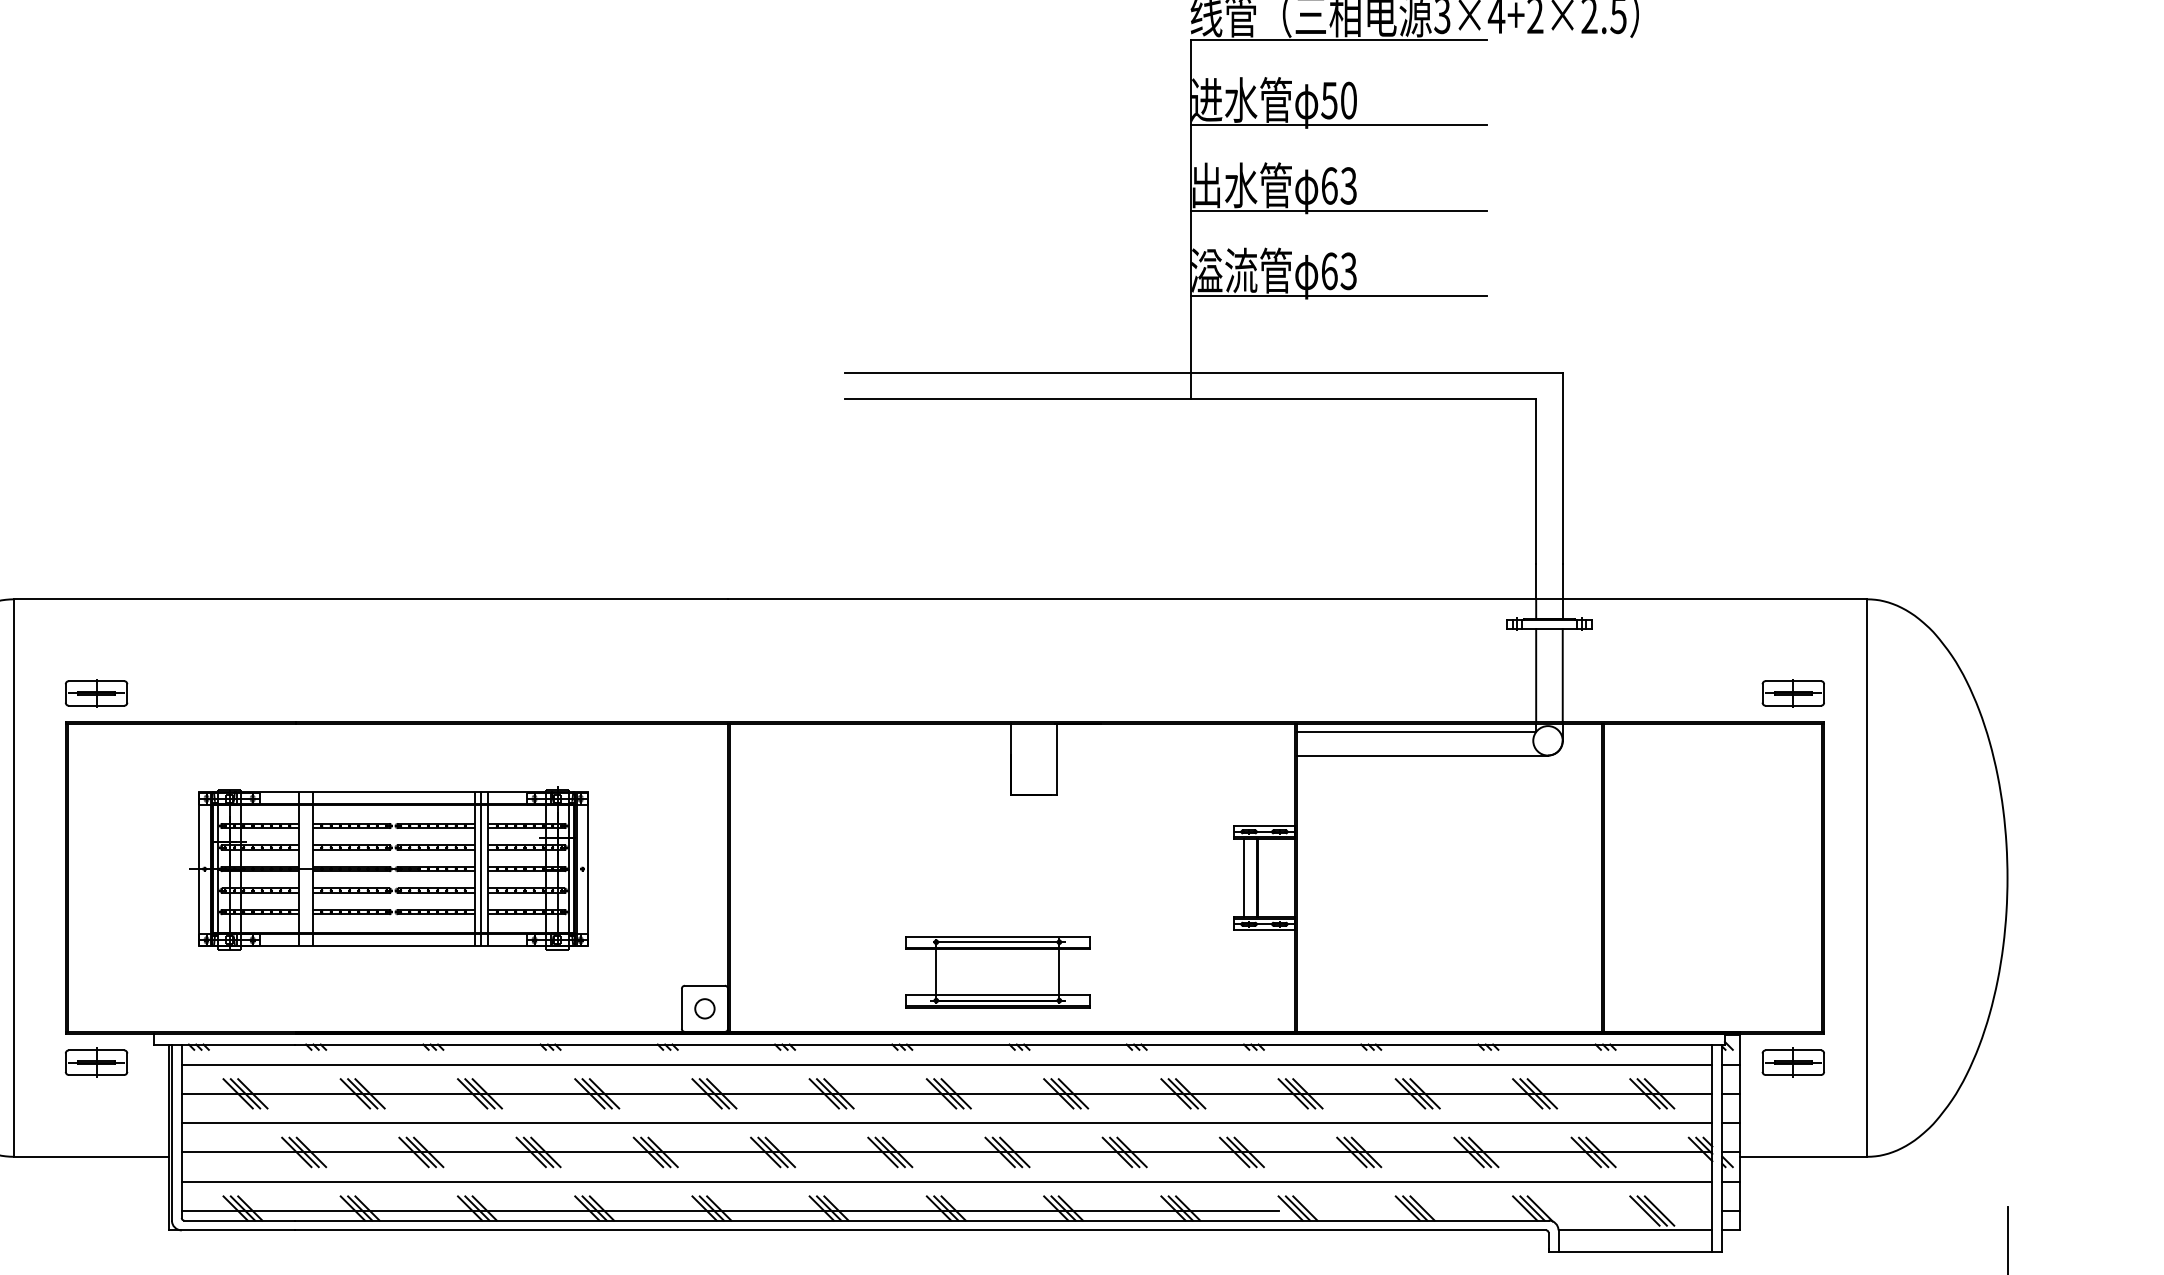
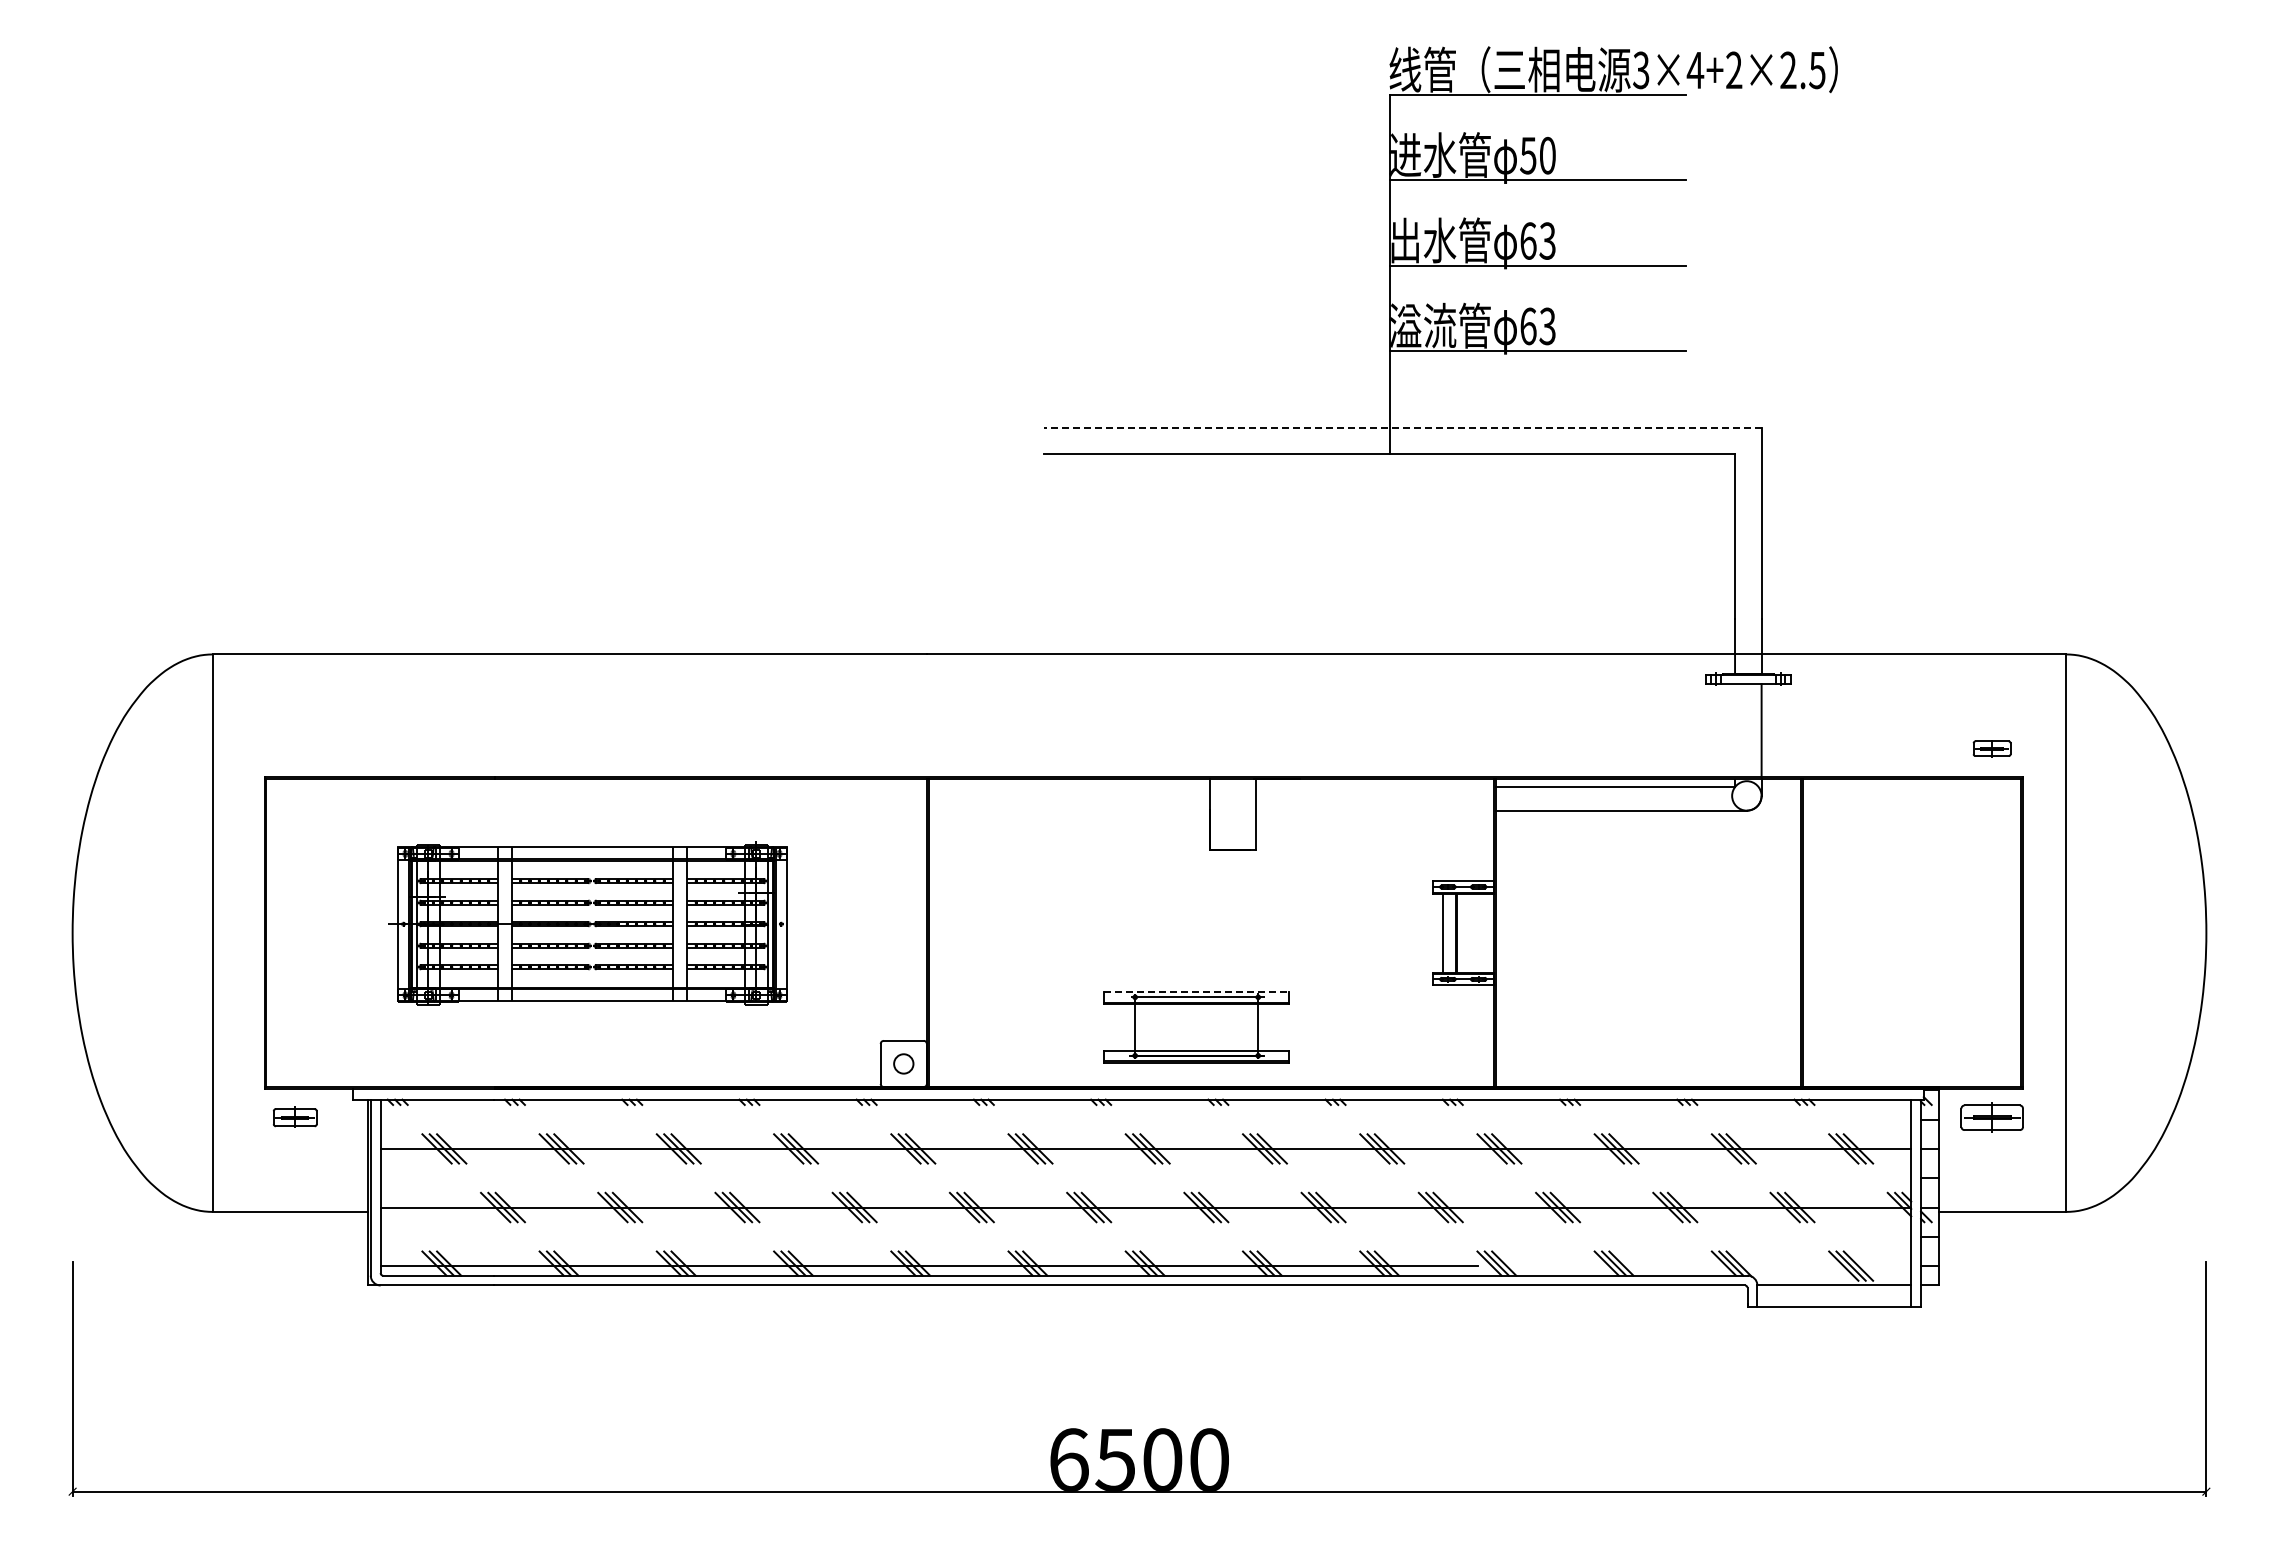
line: (1203, 373) -> (1402, 428), solid -> dashed
line: (1536, 675) -> (1735, 730), removed
part: (95, 693) -> (294, 748), removed
part: (1792, 693) -> (1991, 748), size x0.6
line: (481, 869) -> (680, 924), removed
line: (998, 937) -> (1197, 992), solid -> dashed
part: (95, 1062) -> (294, 1117), size x0.7
line: (946, 1064) -> (1145, 1119), removed
line: (946, 1123) -> (1145, 1178), removed
line: (946, 1181) -> (1145, 1236), removed

